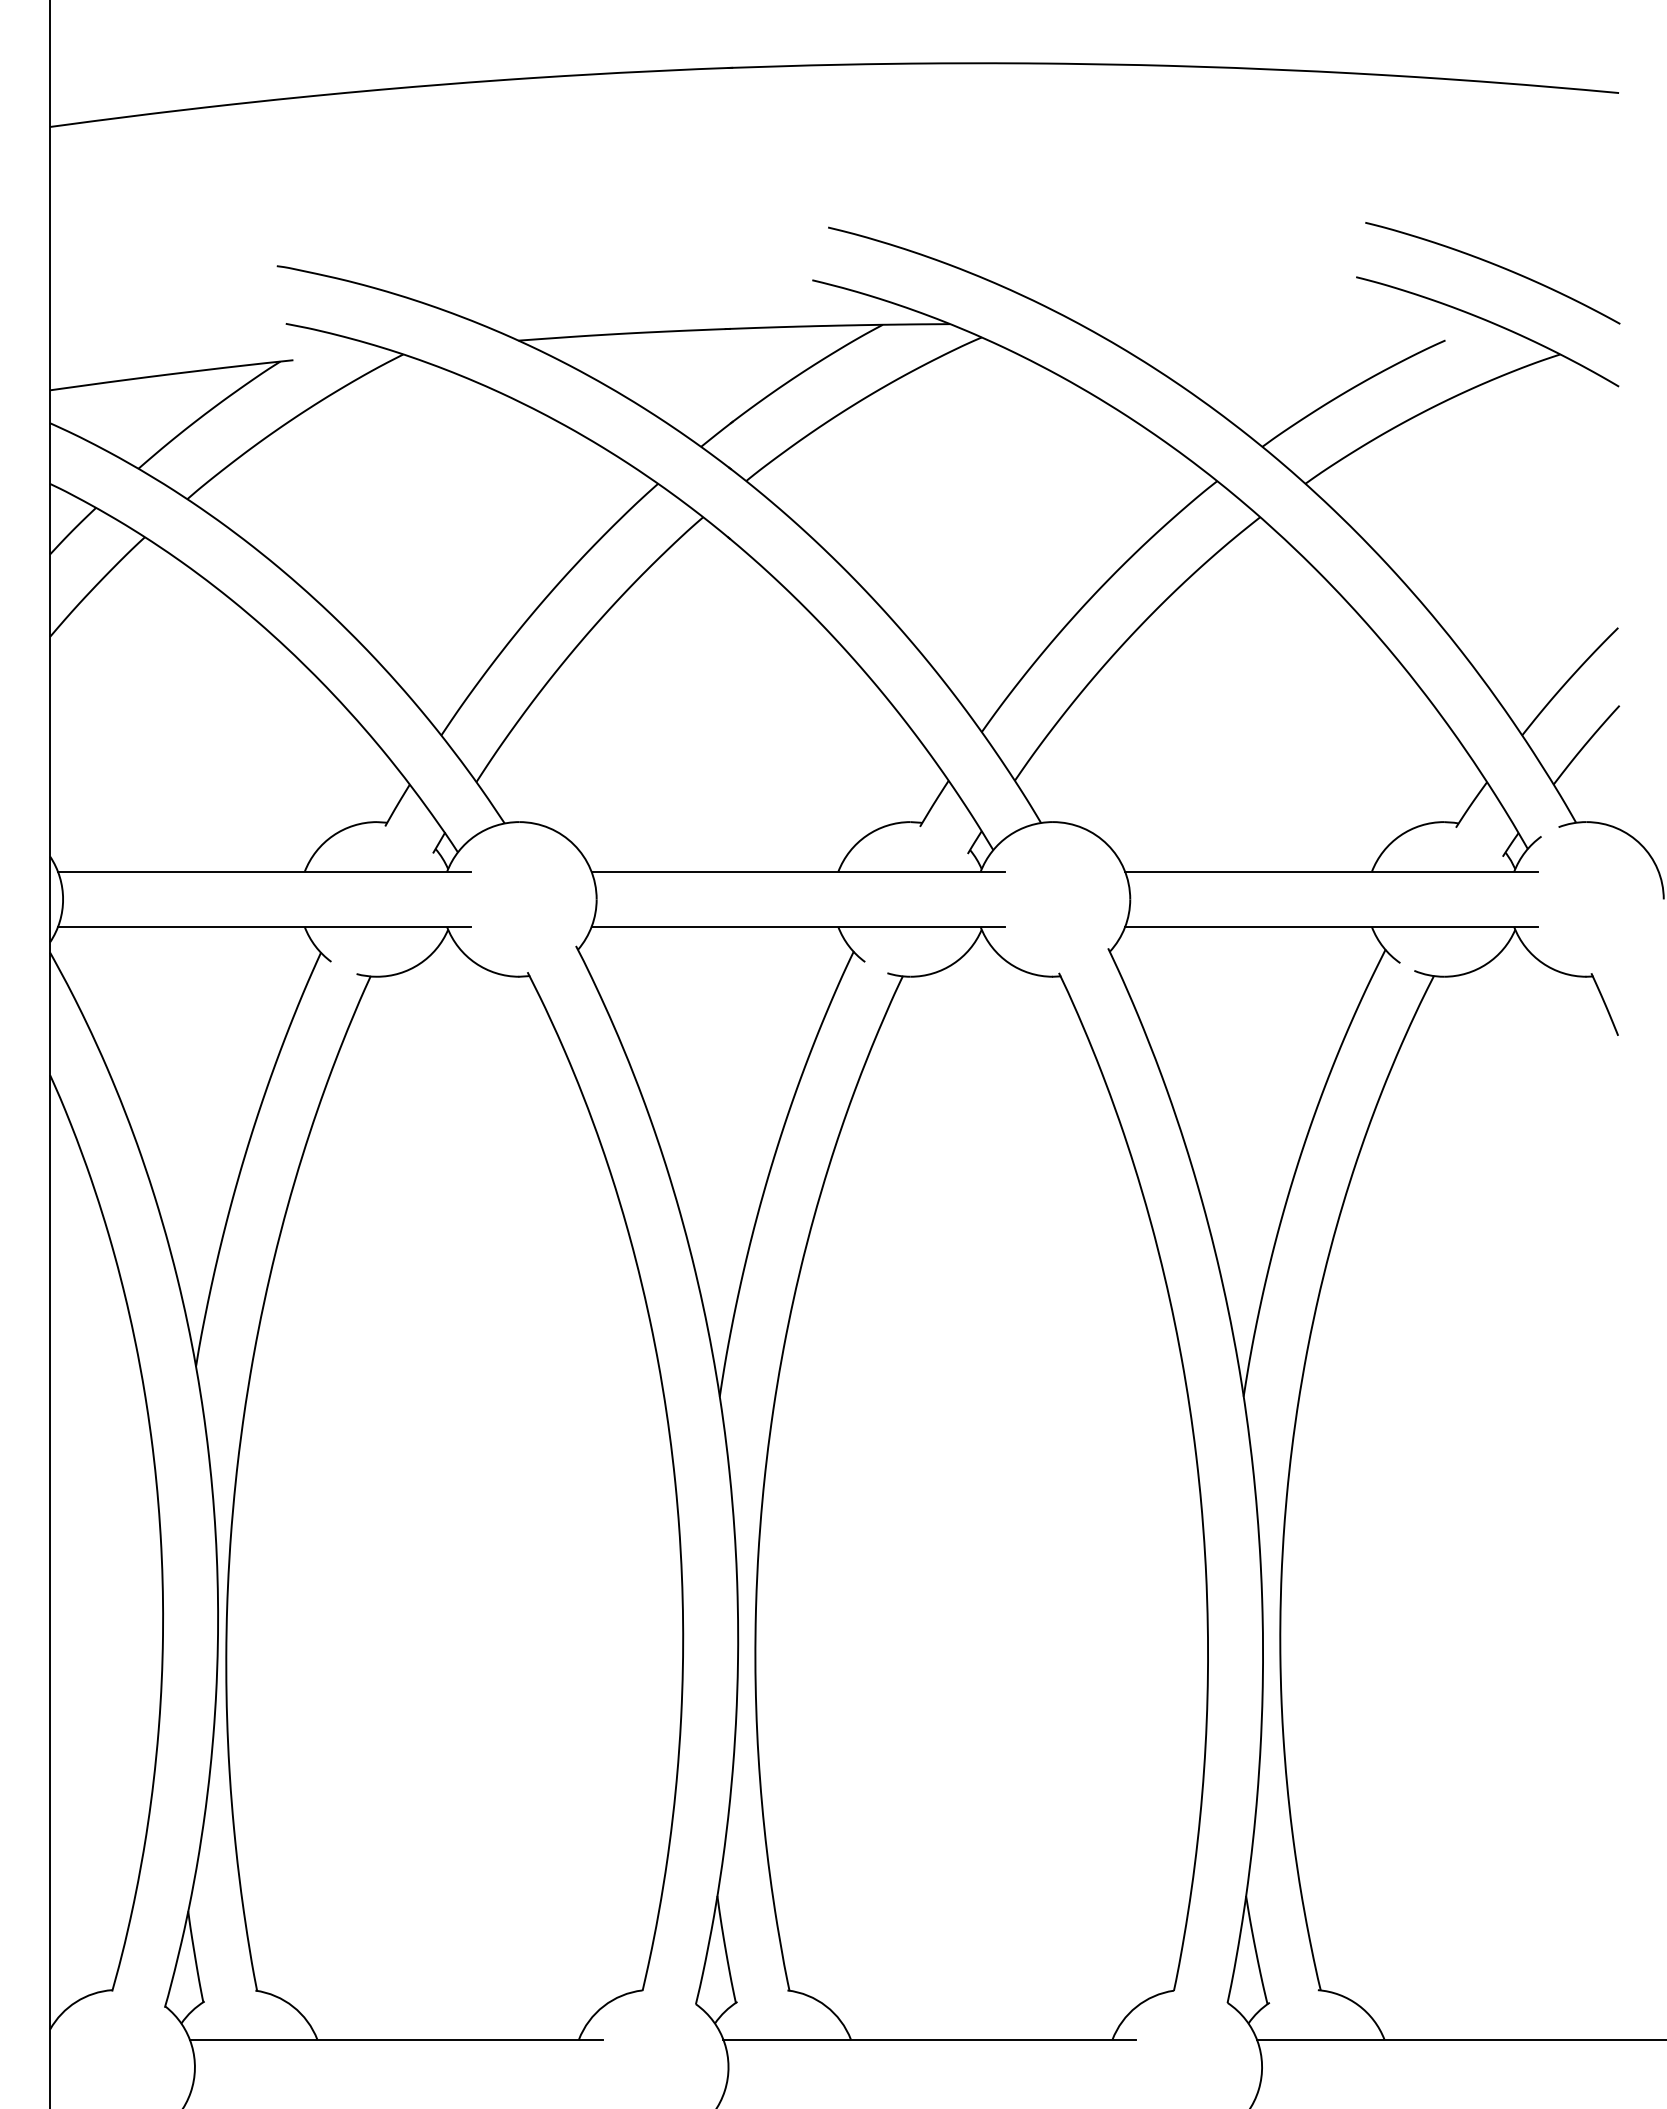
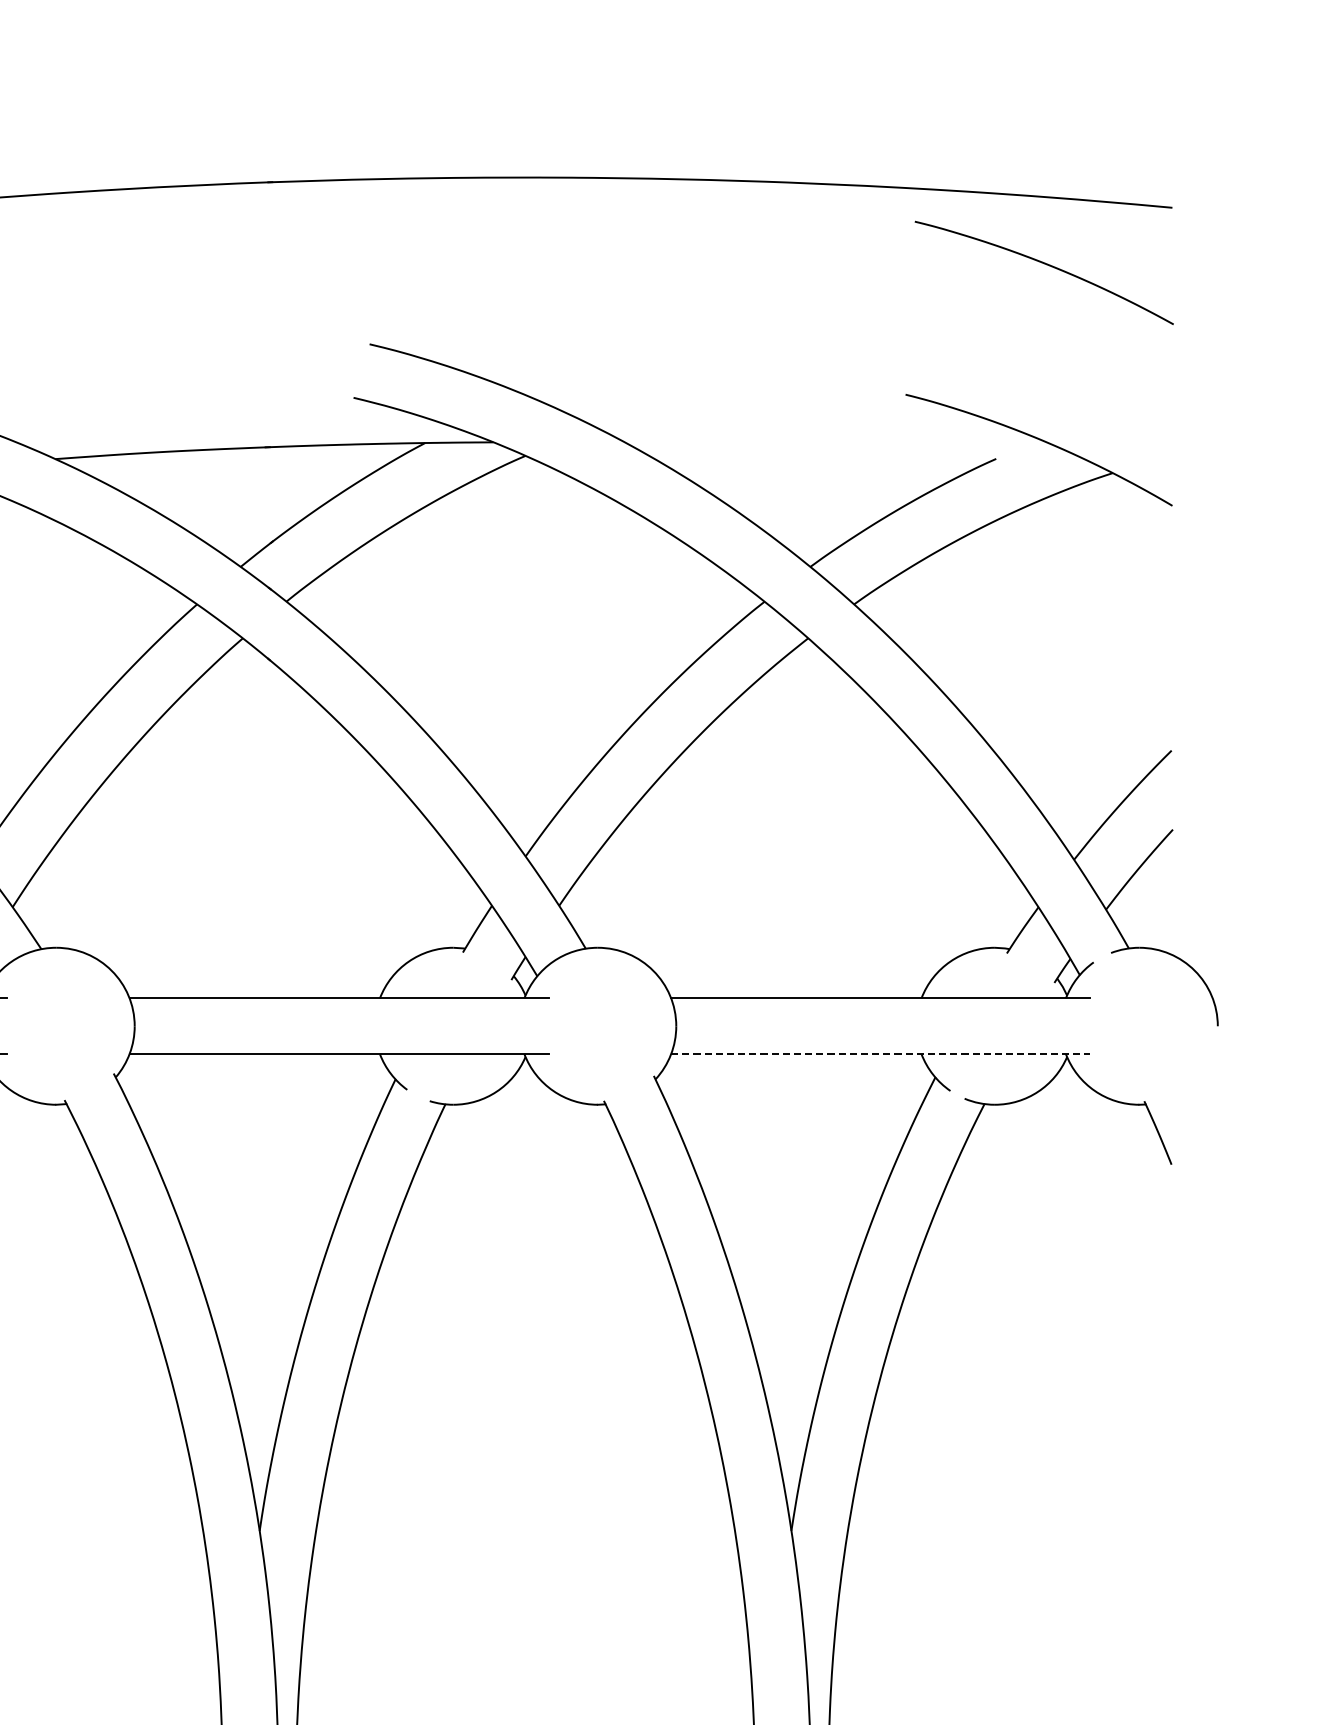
curve: (1496, 266) -> (1048, 266), moved
line: (1332, 926) -> (881, 1053), solid -> dashed

